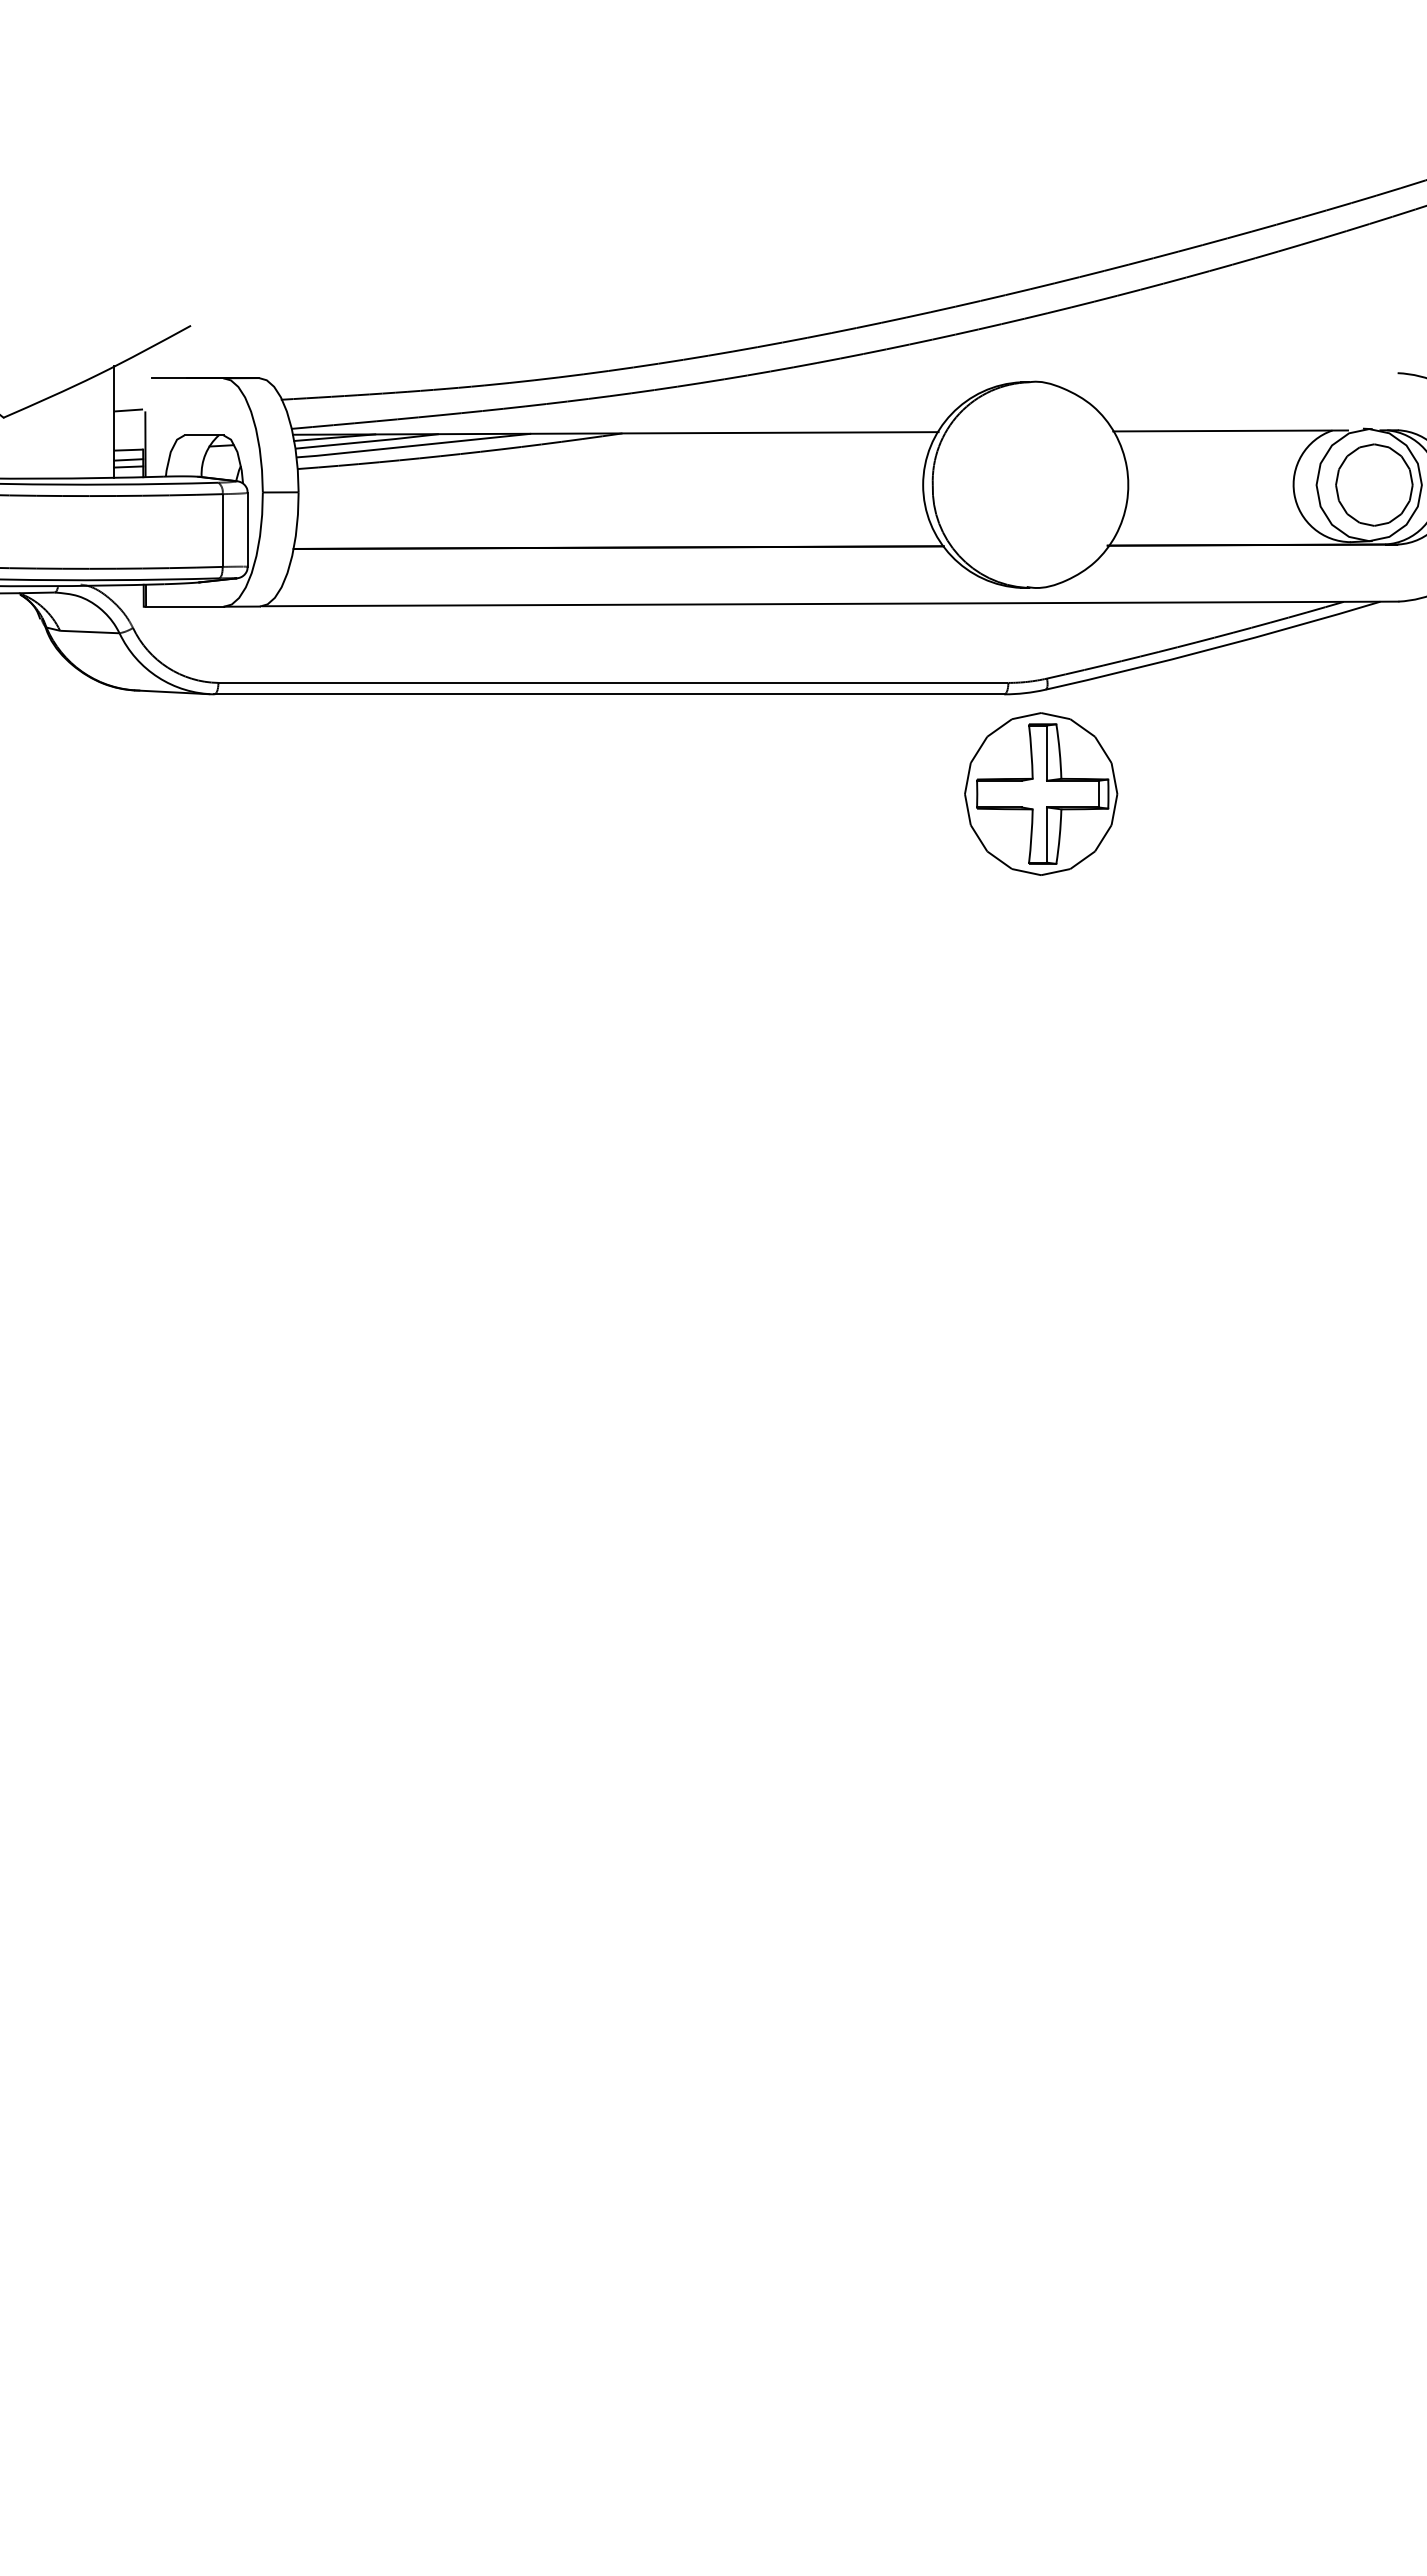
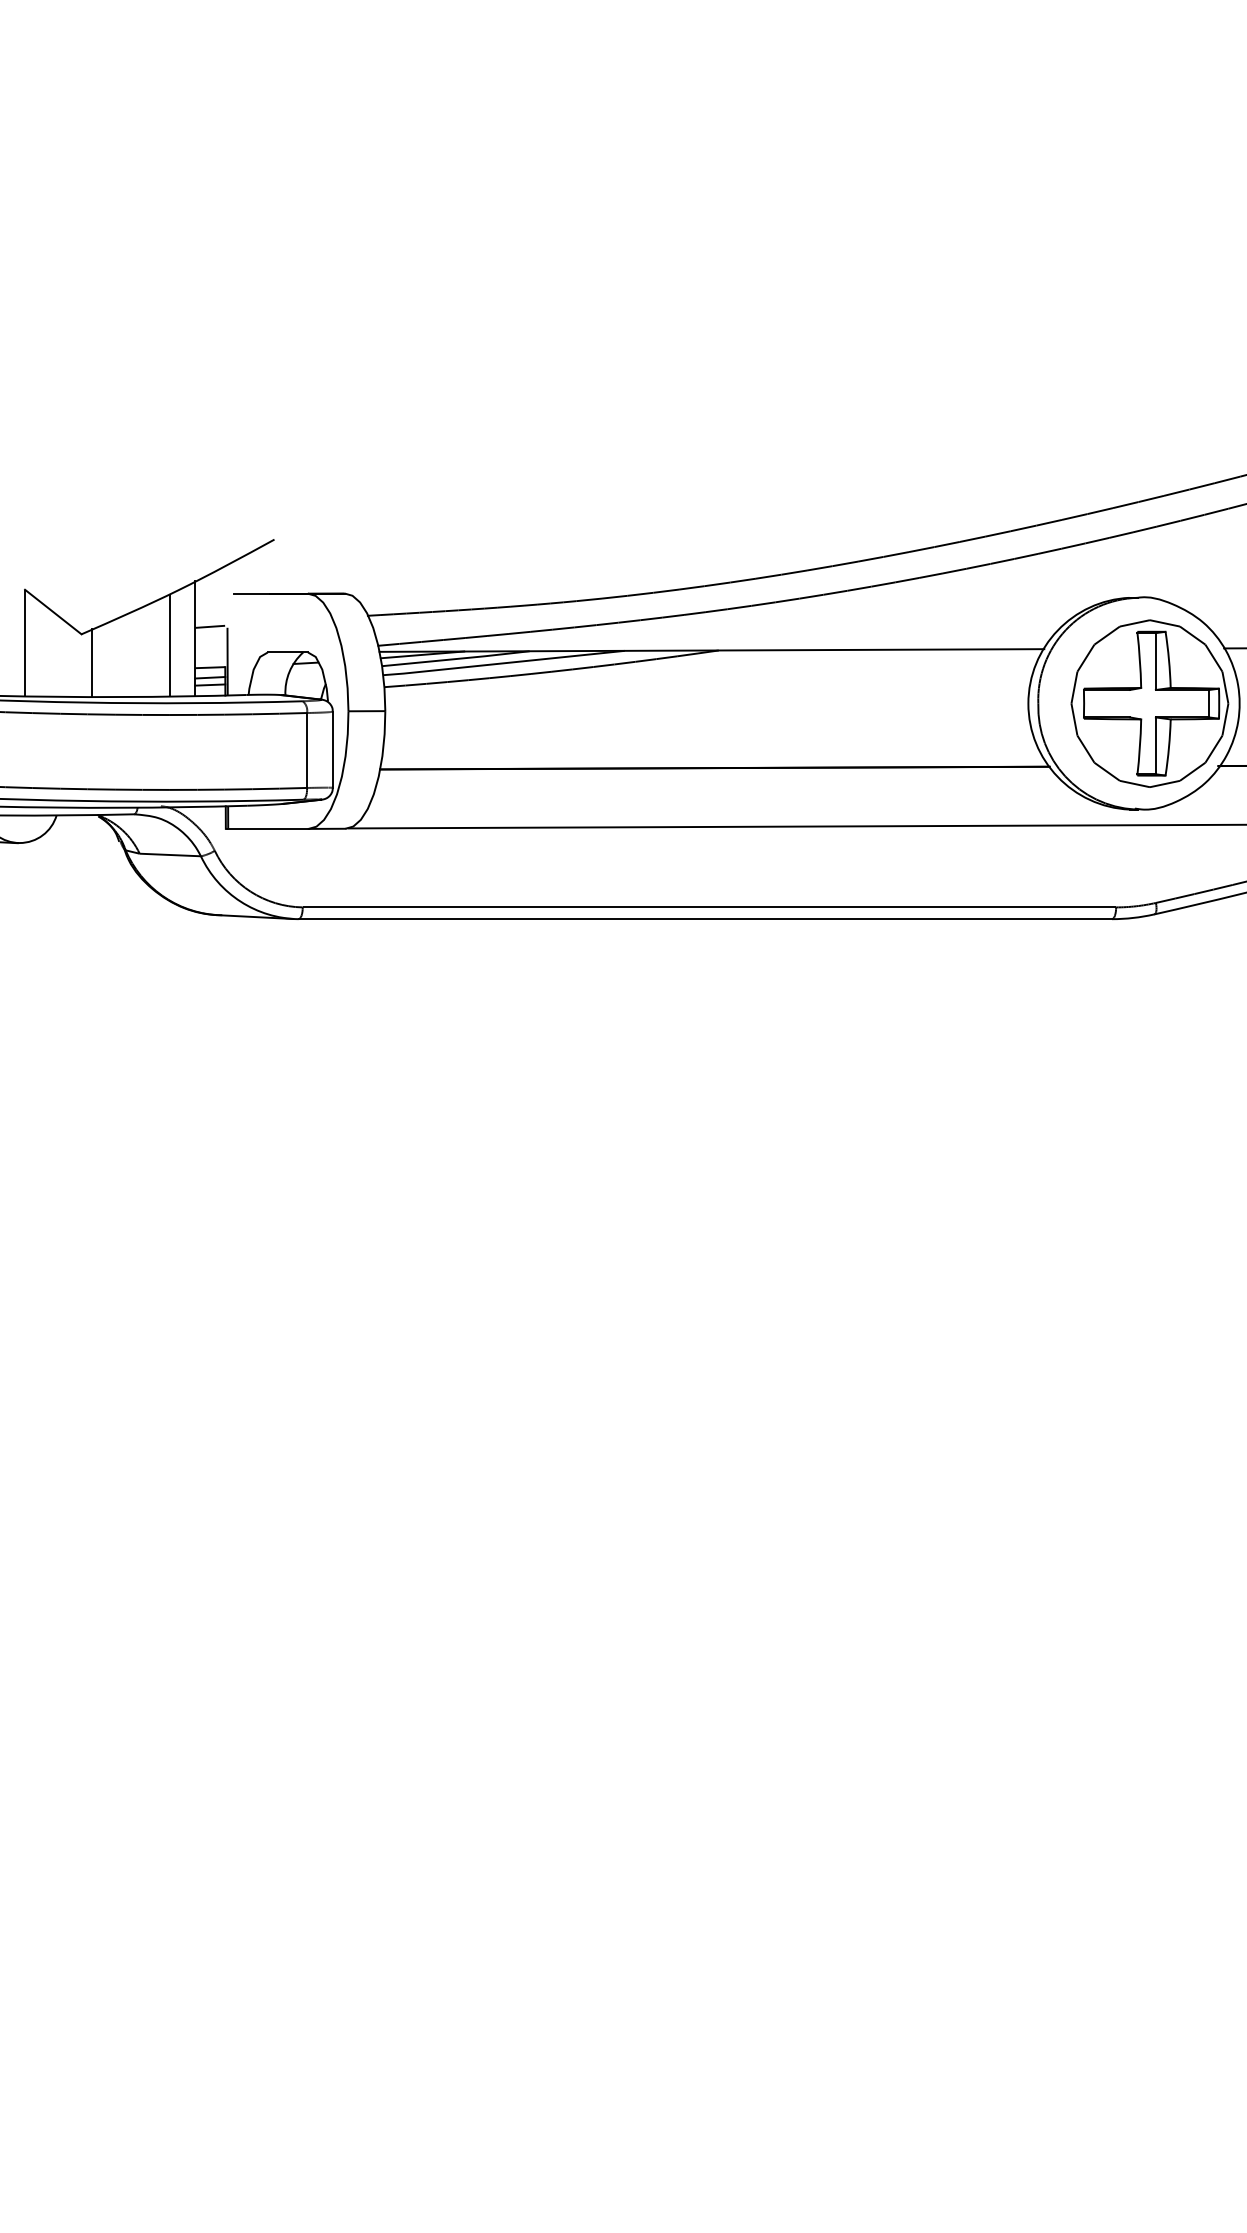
line: (89, 428) -> (169, 645), added
line: (13, 445) -> (91, 662), added
part: (1041, 793) -> (1150, 703), moved

